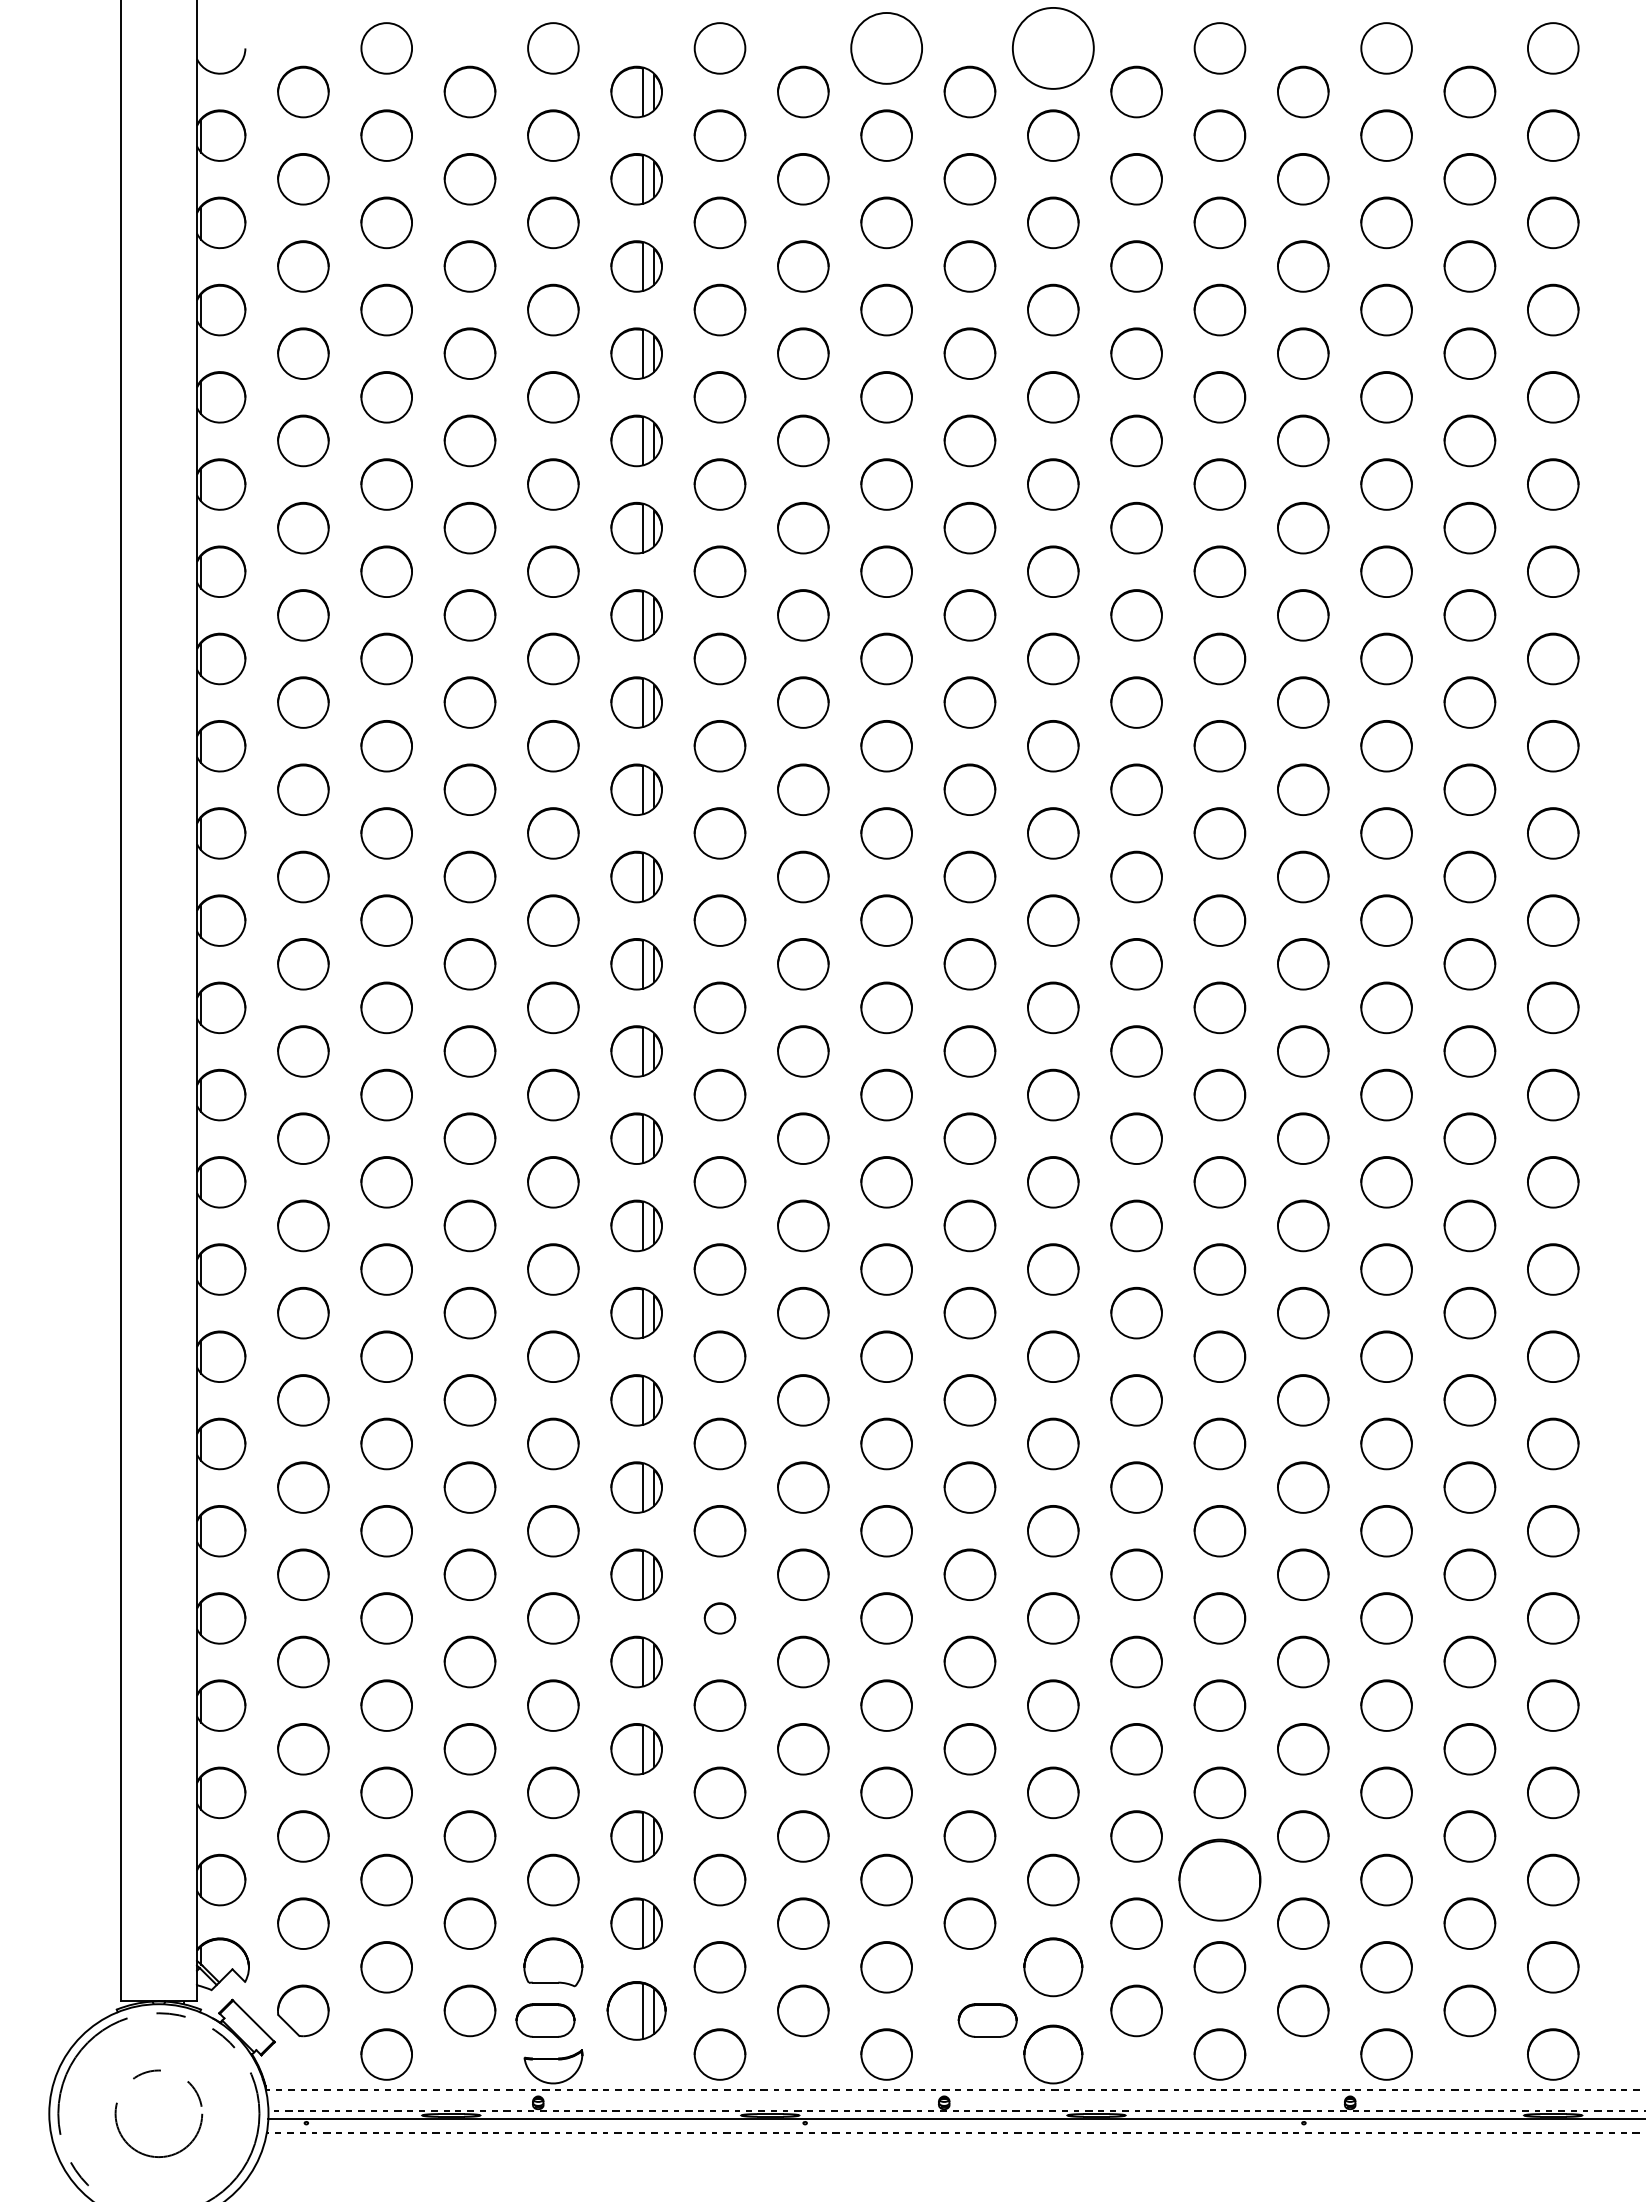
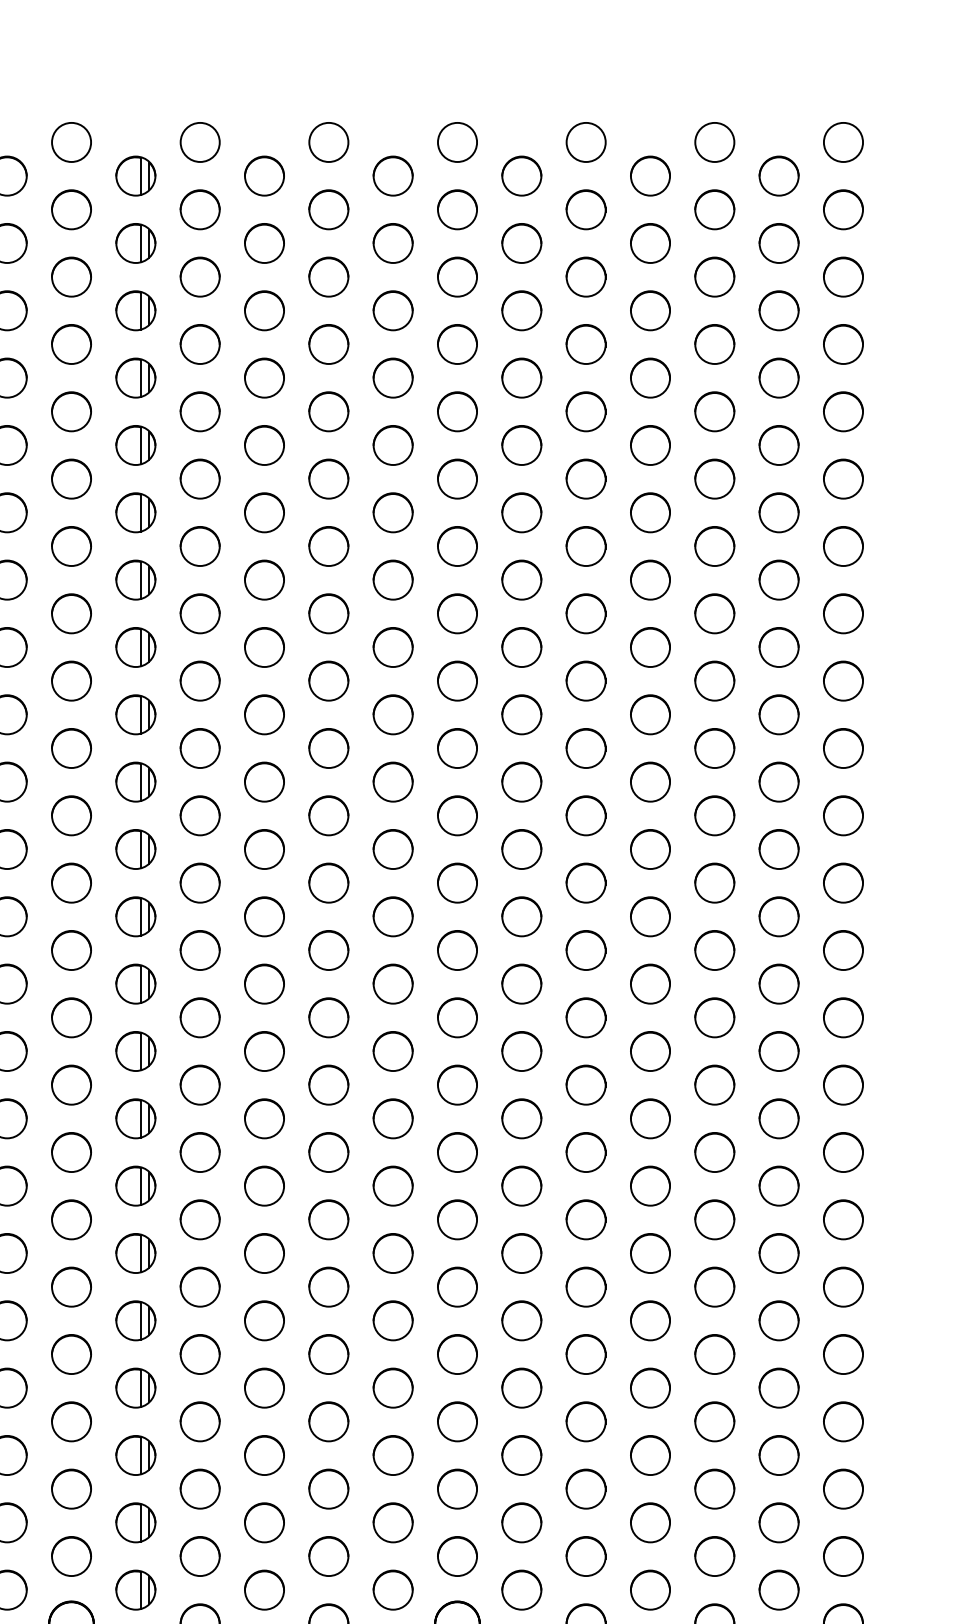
circle: (886, 48) -> (328, 142), size x0.71
circle: (1053, 48) -> (457, 142), size x0.62
part: (719, 1618) -> (199, 1354), size x1.67
part: (1219, 1879) -> (585, 1556), size x0.62

